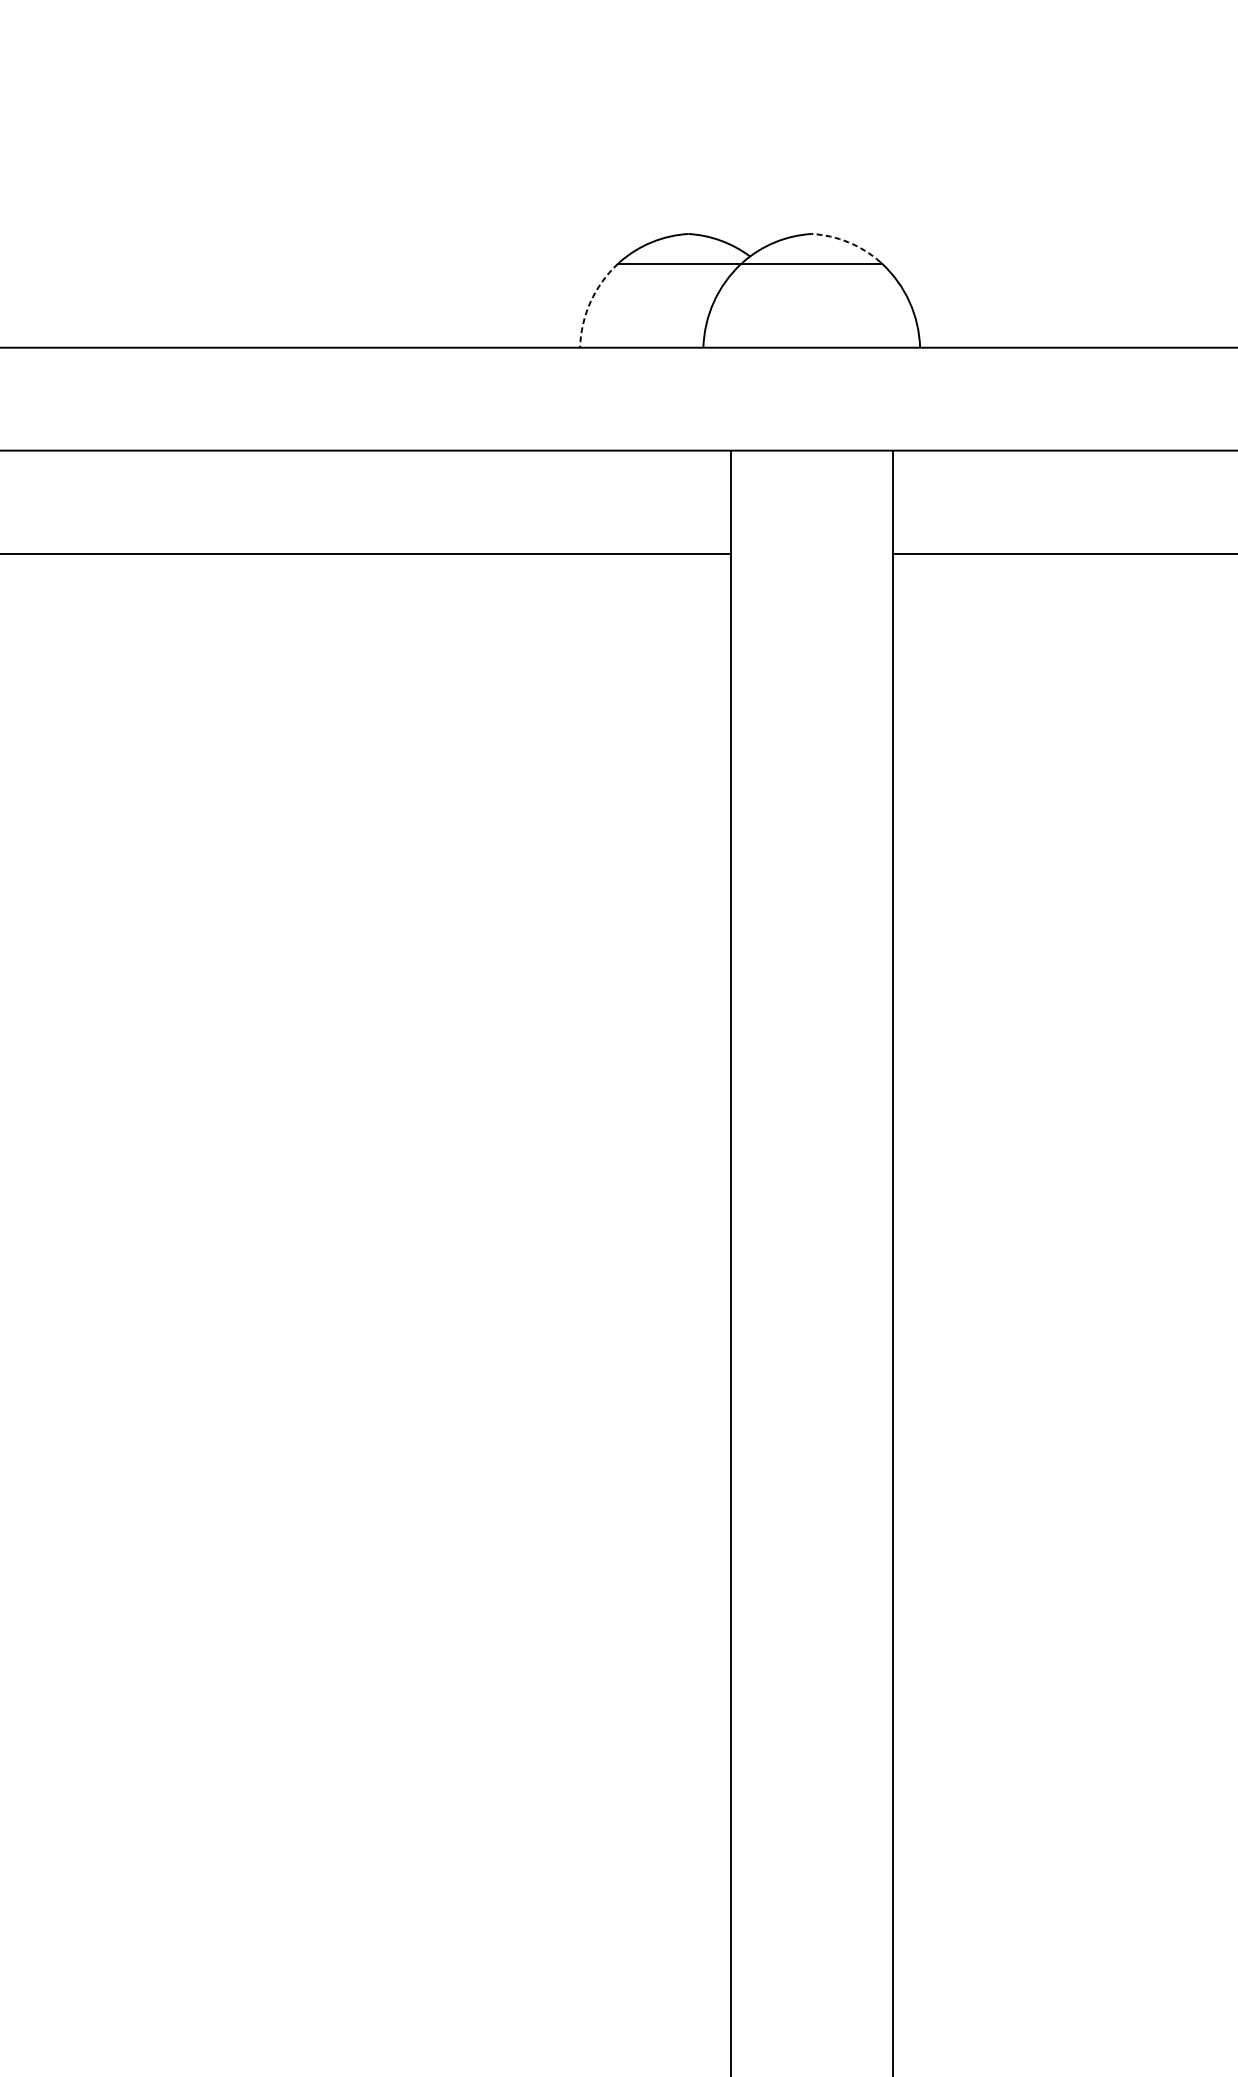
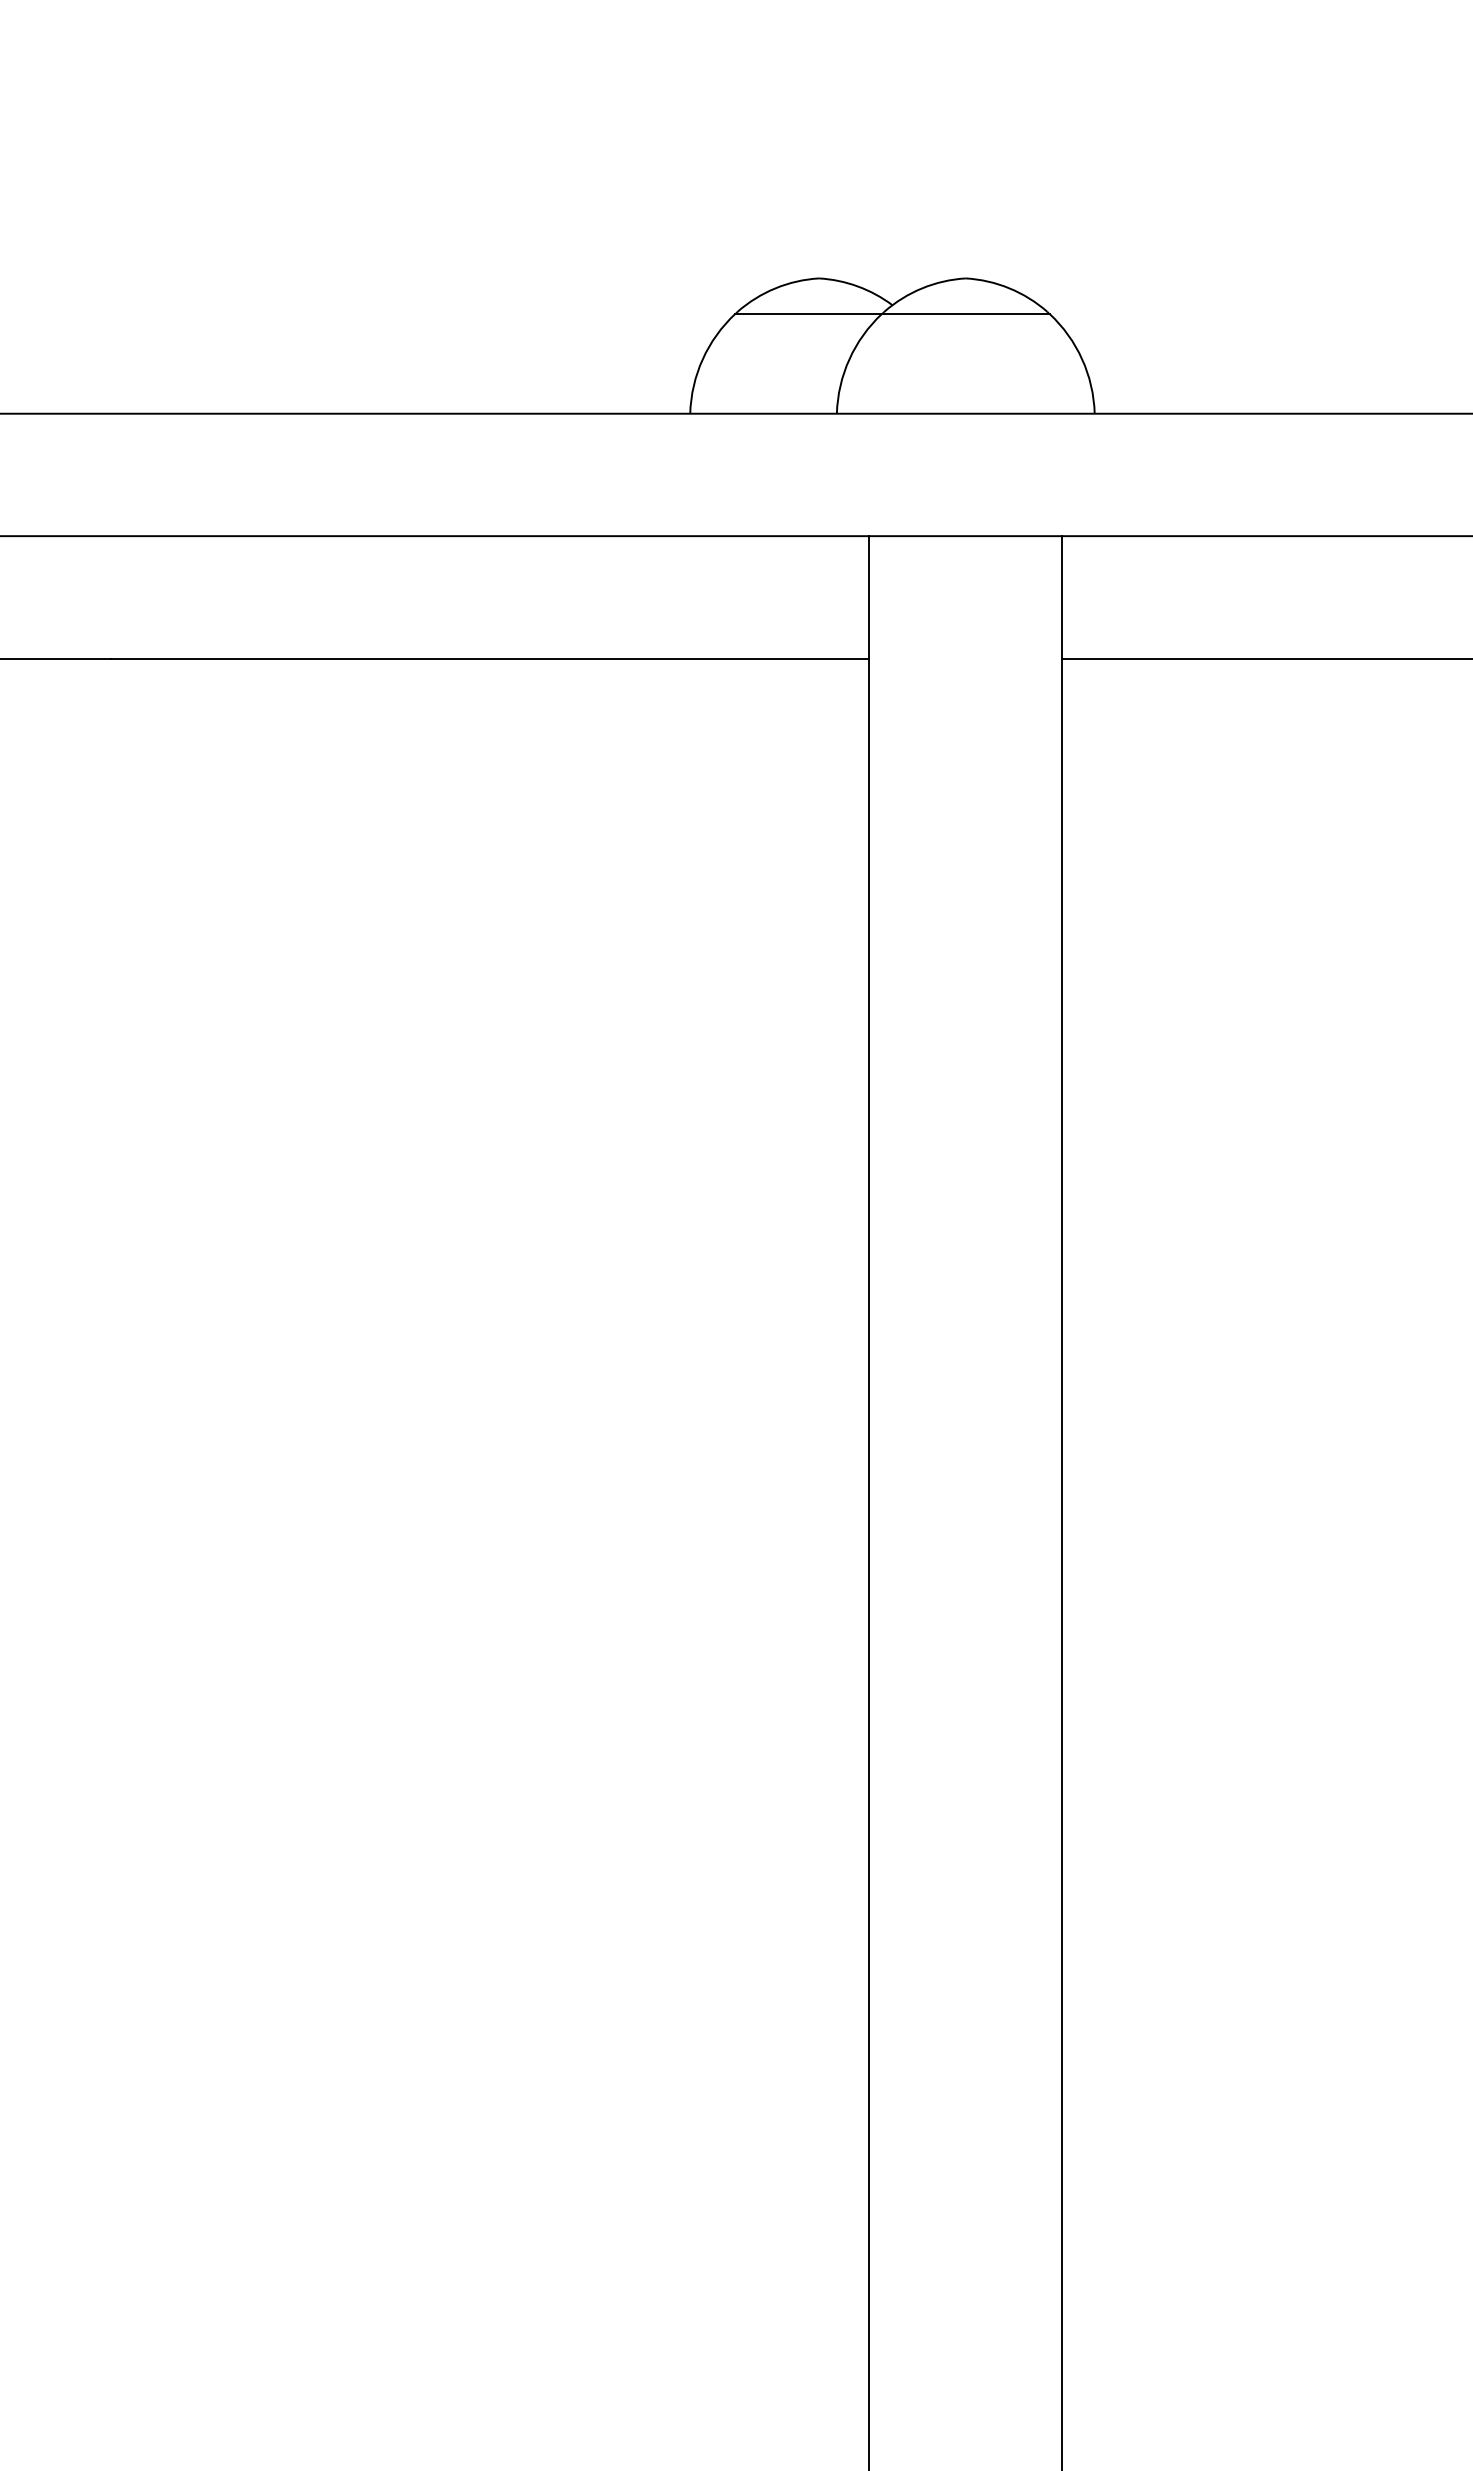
arc: (848, 242) -> (1009, 288), dashed -> solid
arc: (590, 302) -> (702, 359), dashed -> solid

